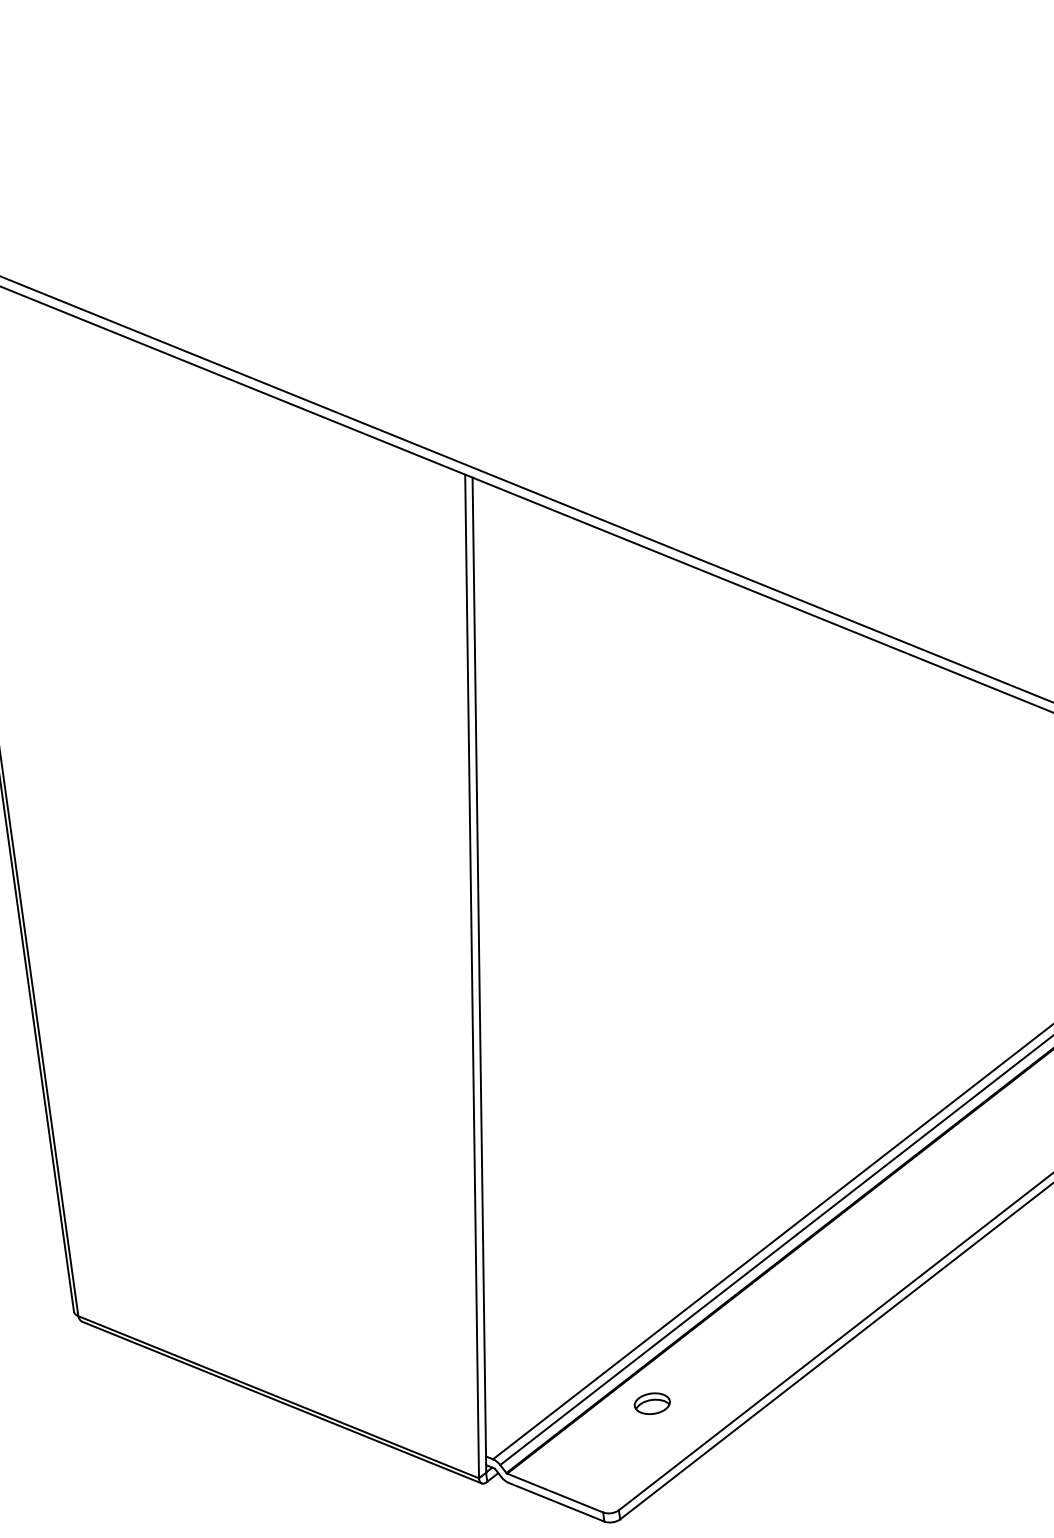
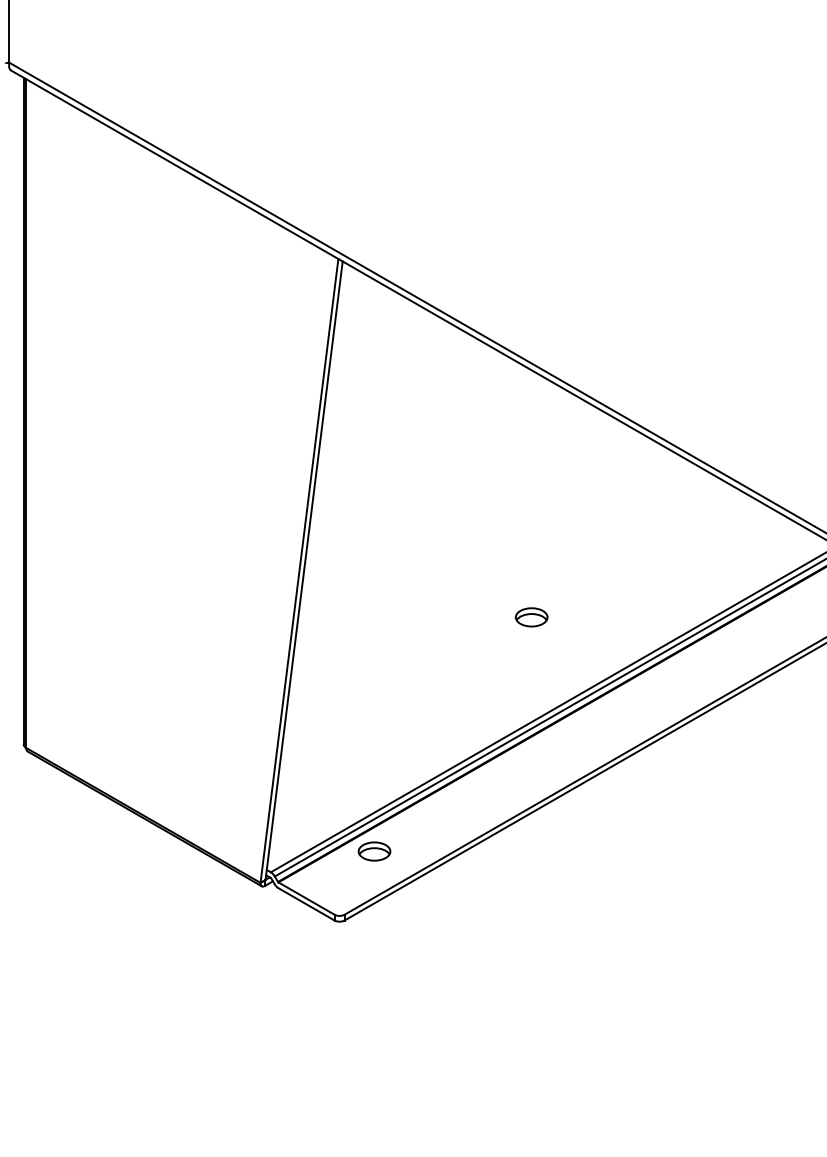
part: (849, 999) -> (531, 617), added
part: (652, 1403) -> (374, 851), size x1.43

